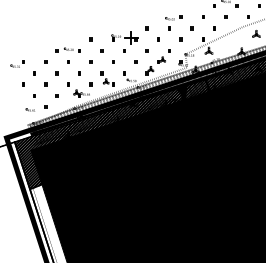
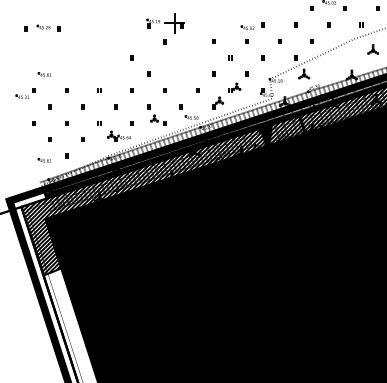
part: (124, 41) -> (165, 28), moved
part: (67, 49) -> (41, 27), moved
part: (29, 50) -> (42, 73), added

